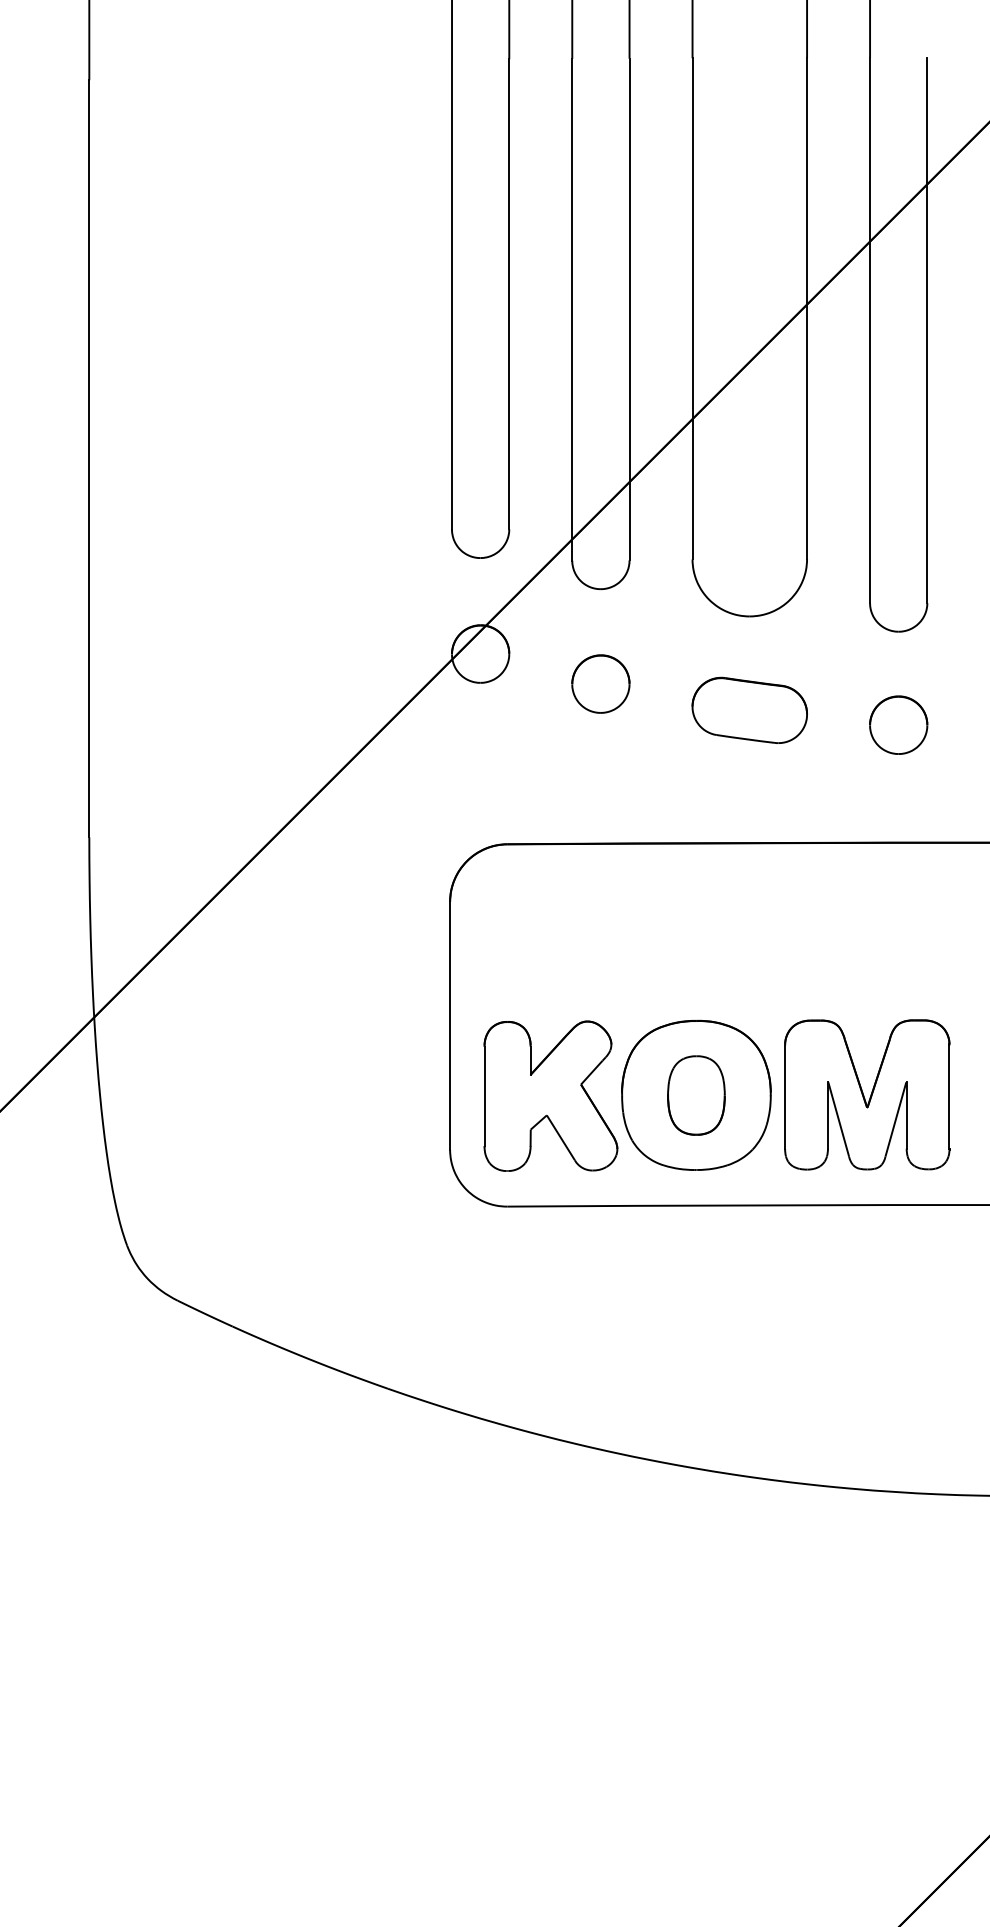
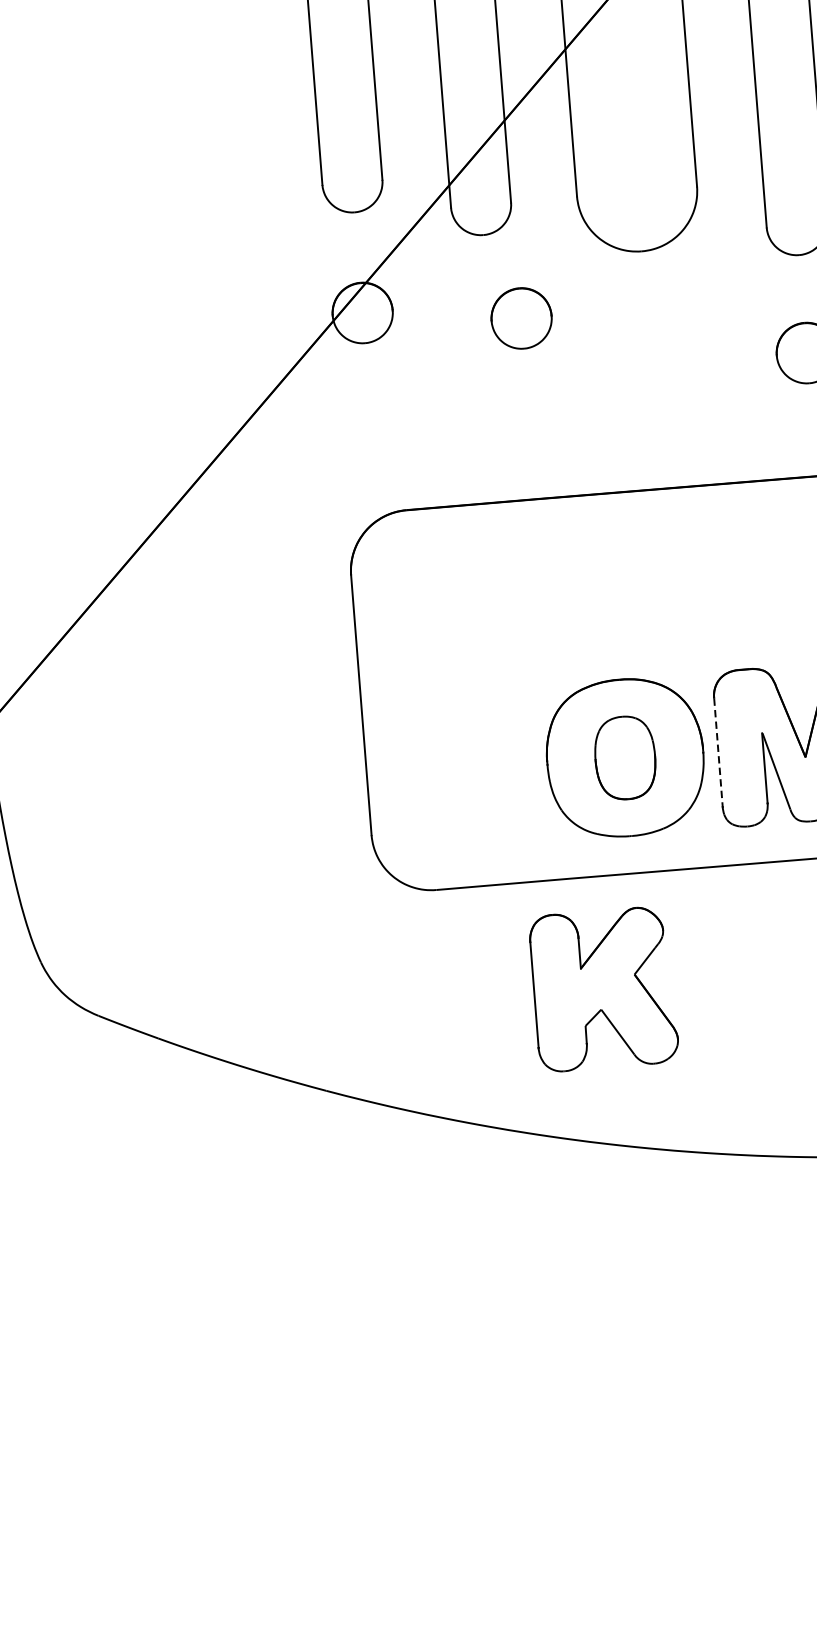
part: (600, 683) -> (521, 317), moved
part: (749, 709) -> (649, 348), removed
part: (550, 1095) -> (603, 988), moved
line: (785, 1097) -> (718, 752), solid -> dashed

